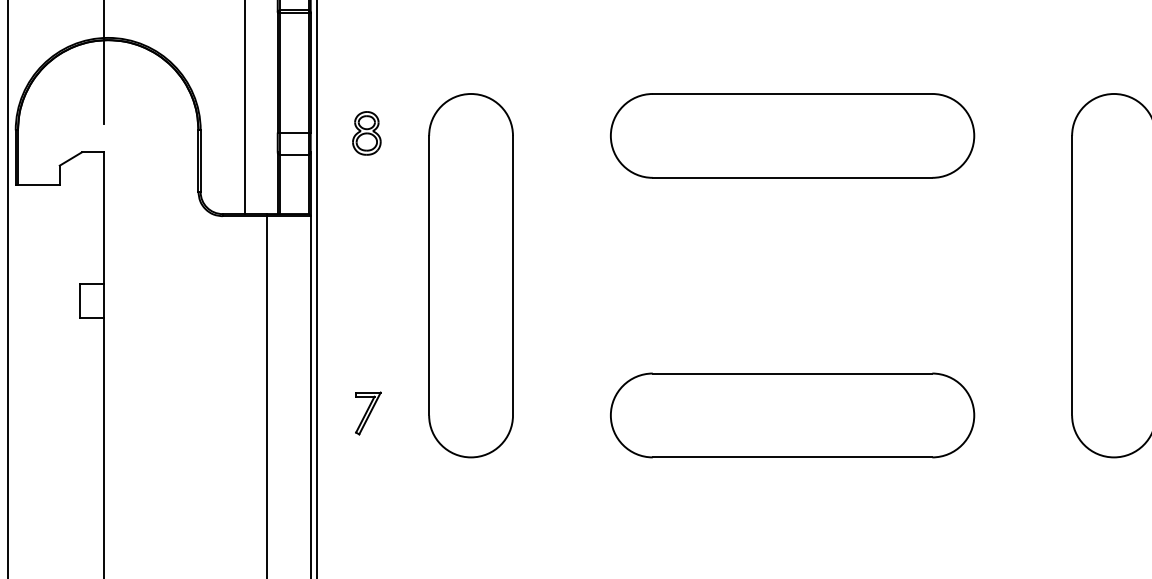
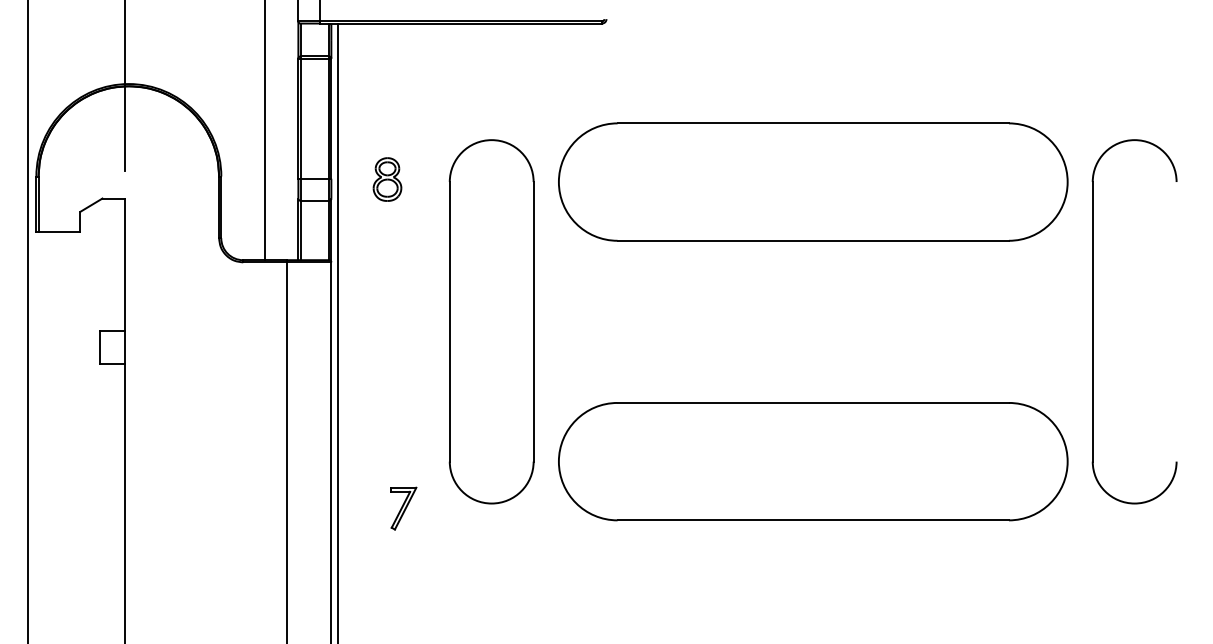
part: (791, 135) -> (812, 181), size x1.4
part: (367, 413) -> (403, 508), moved
part: (791, 415) -> (812, 461), size x1.4

